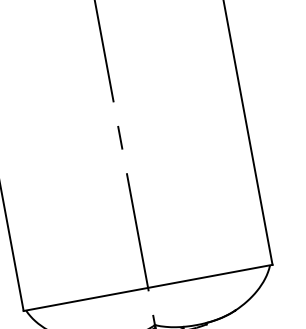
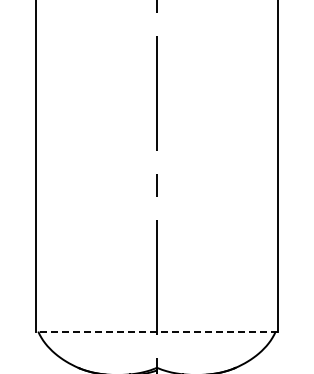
line: (147, 287) -> (156, 331), solid -> dashed

